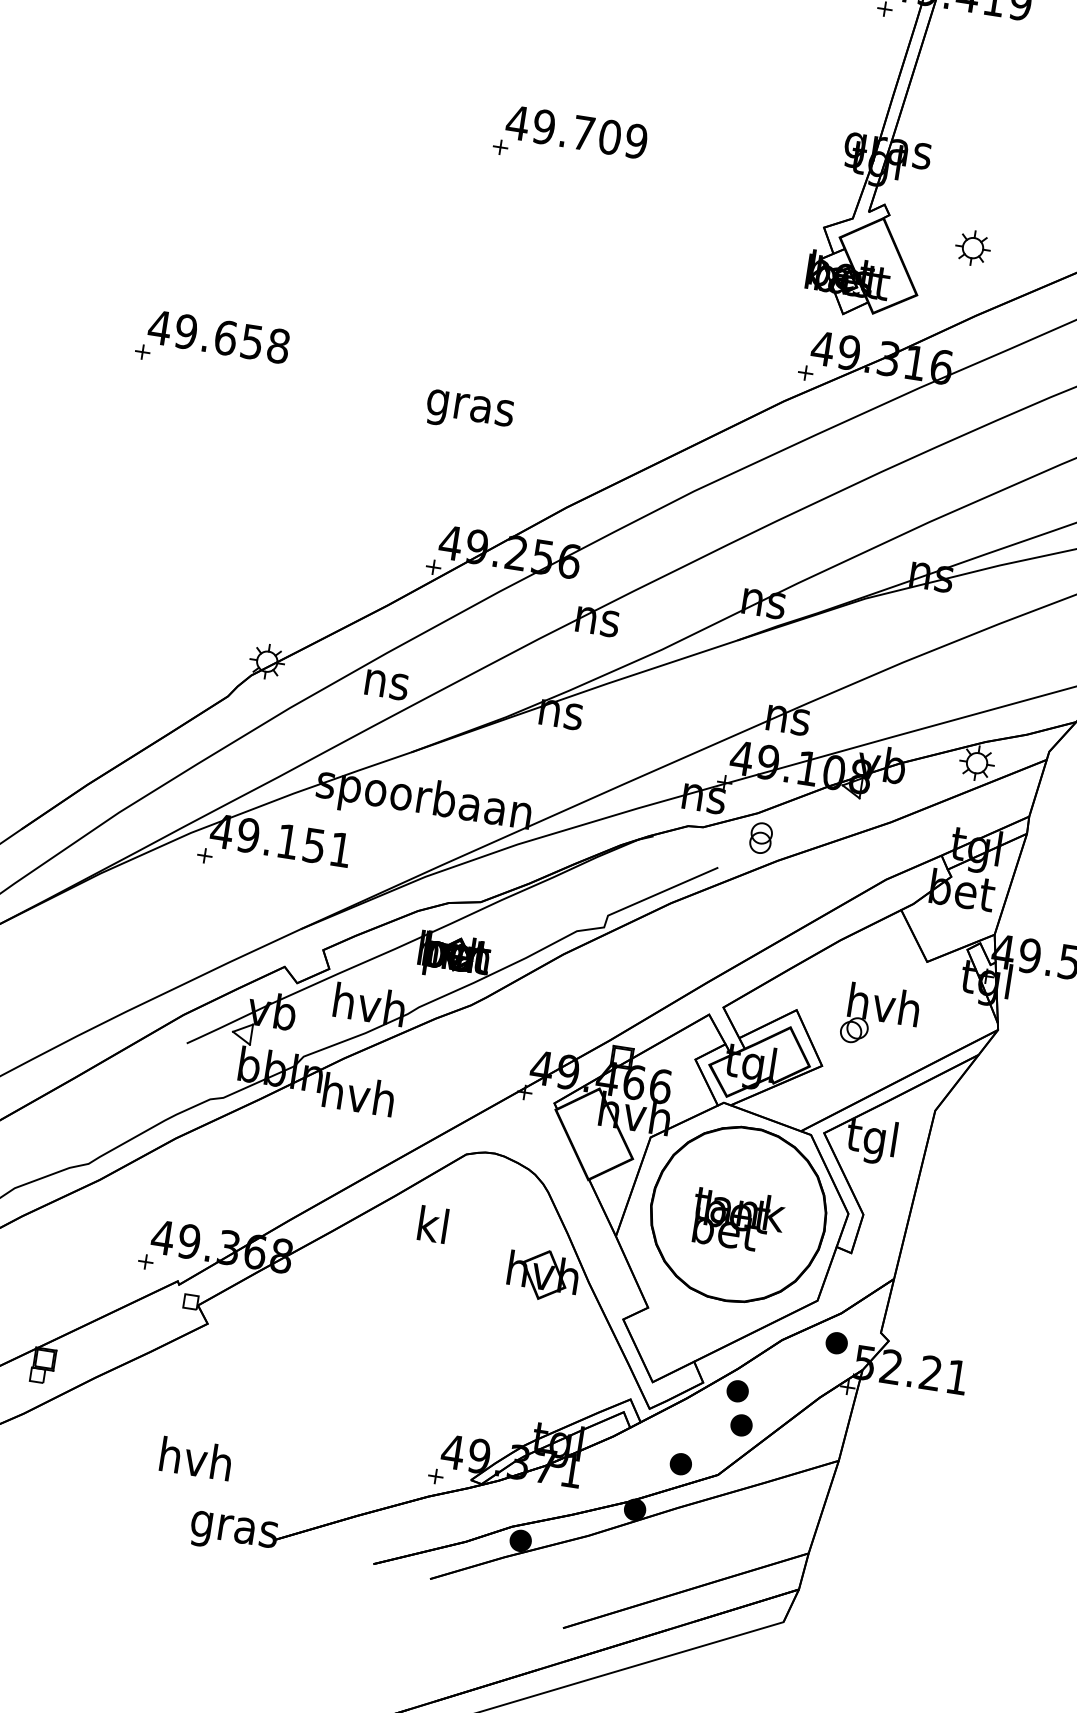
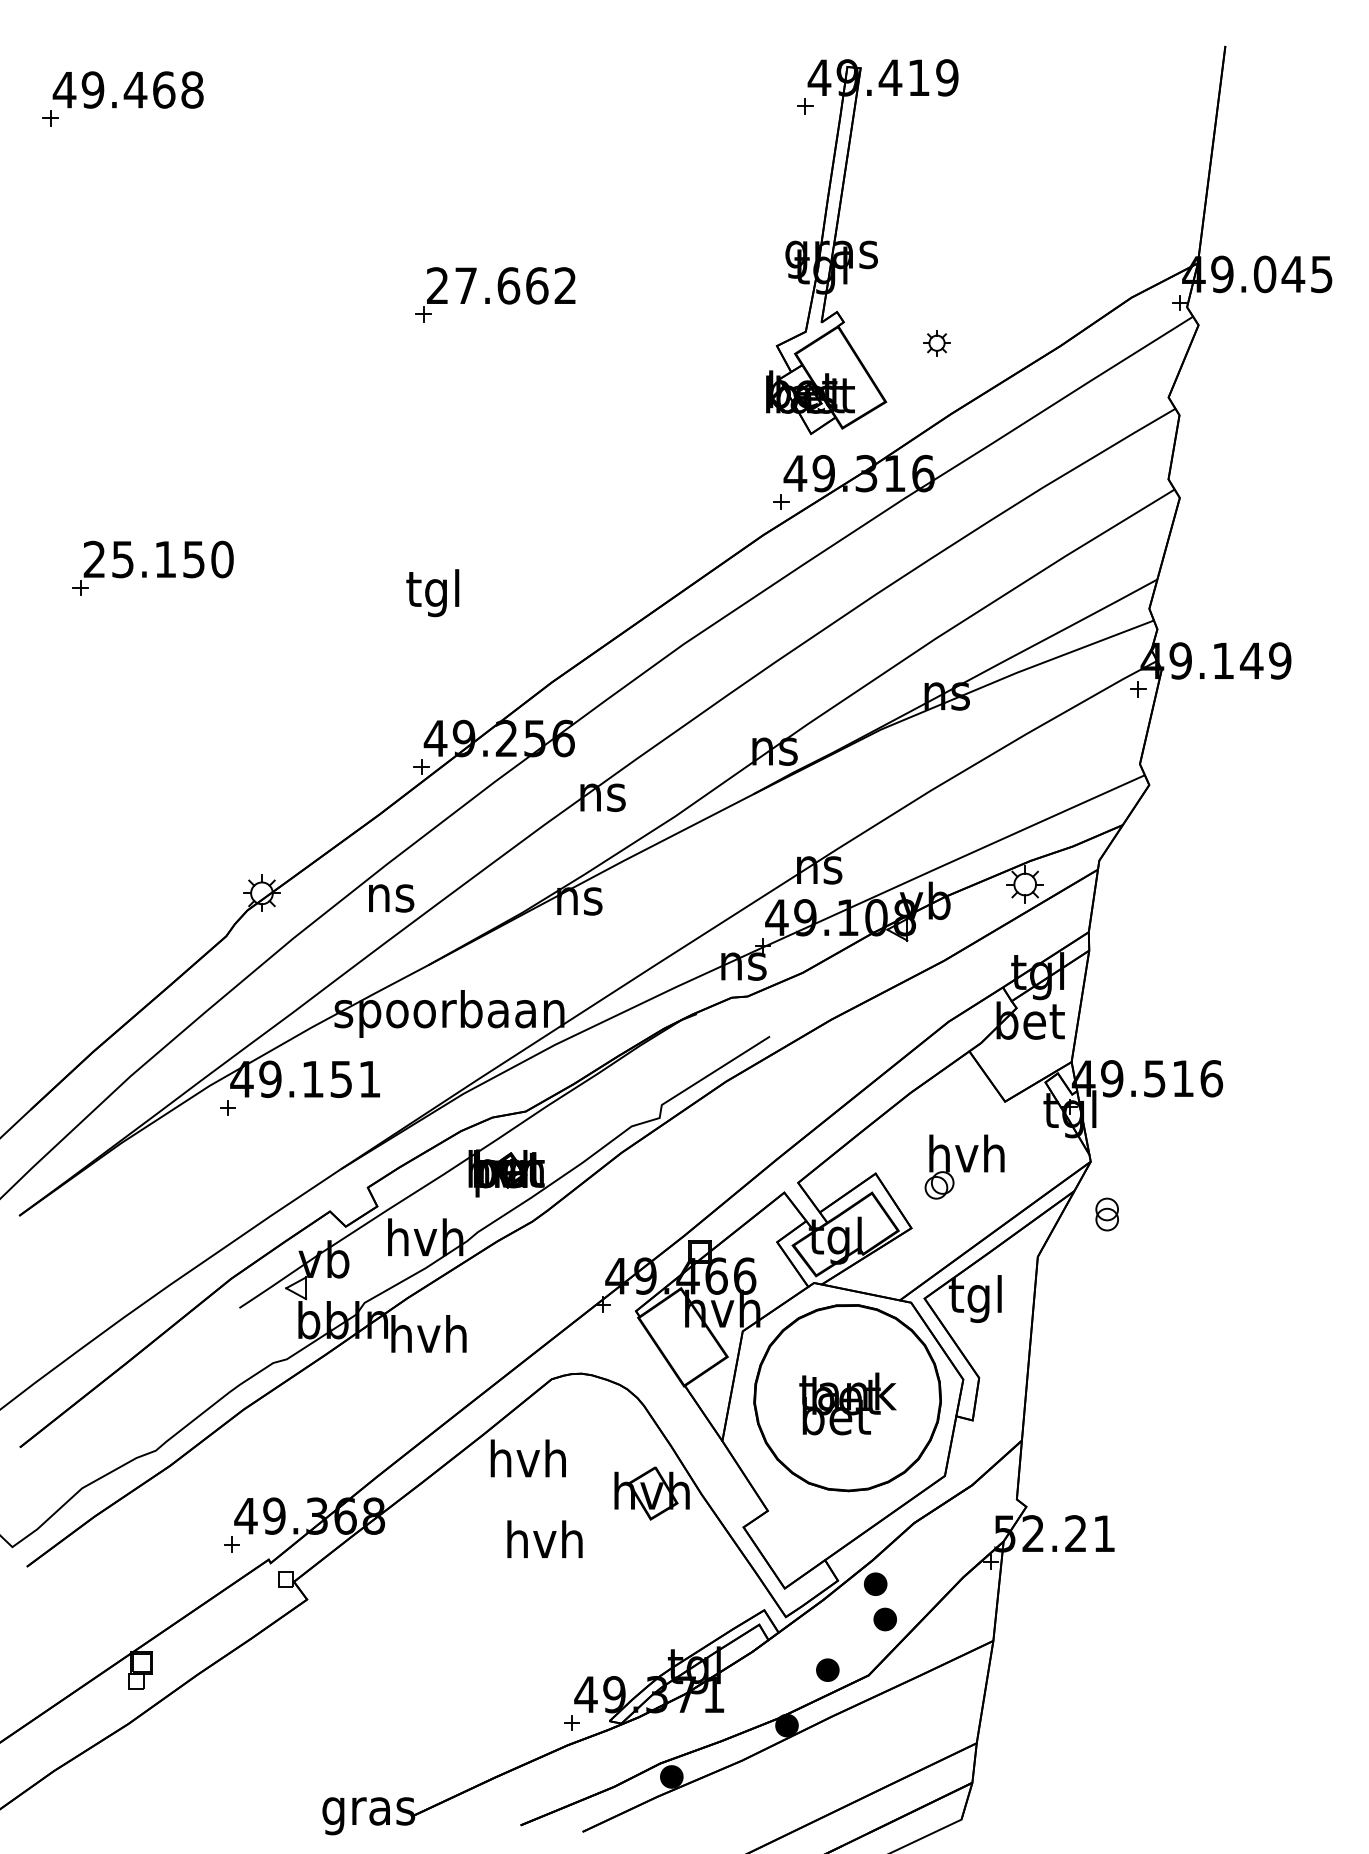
text: (576, 131) -> (500, 285), 49.709 -> 27.662
part: (972, 247) -> (936, 342), size x0.7
text: (218, 336) -> (157, 559), 49.658 -> 25.150
text: (470, 408) -> (434, 593), gras -> tgl
part: (760, 838) -> (1106, 1214), moved
text: (432, 1224) -> (527, 1458), kl -> hvh
part: (836, 1343) -> (971, 1517), removed
text: (195, 1457) -> (544, 1538), moved

